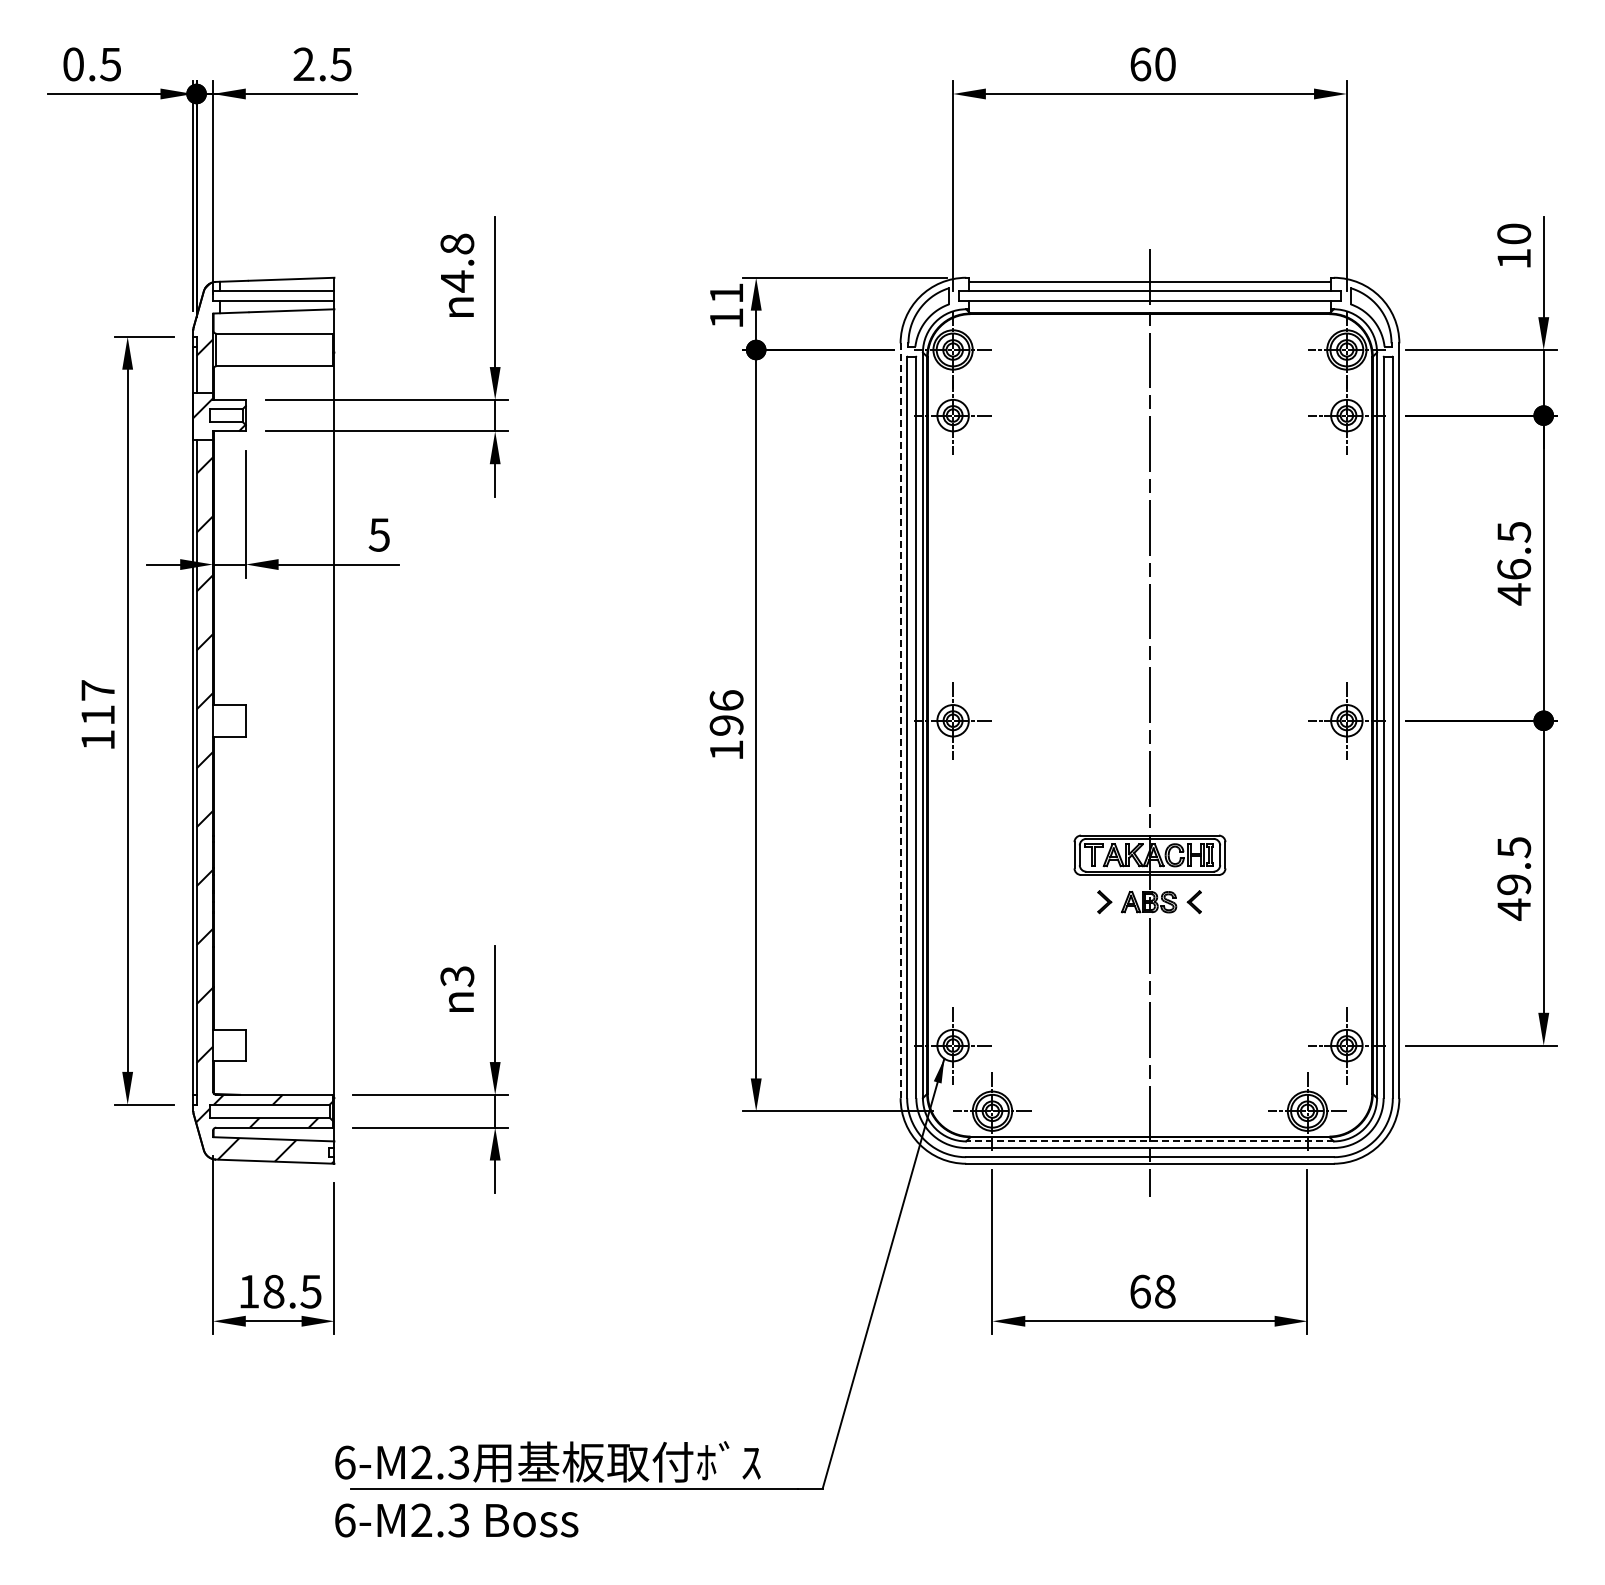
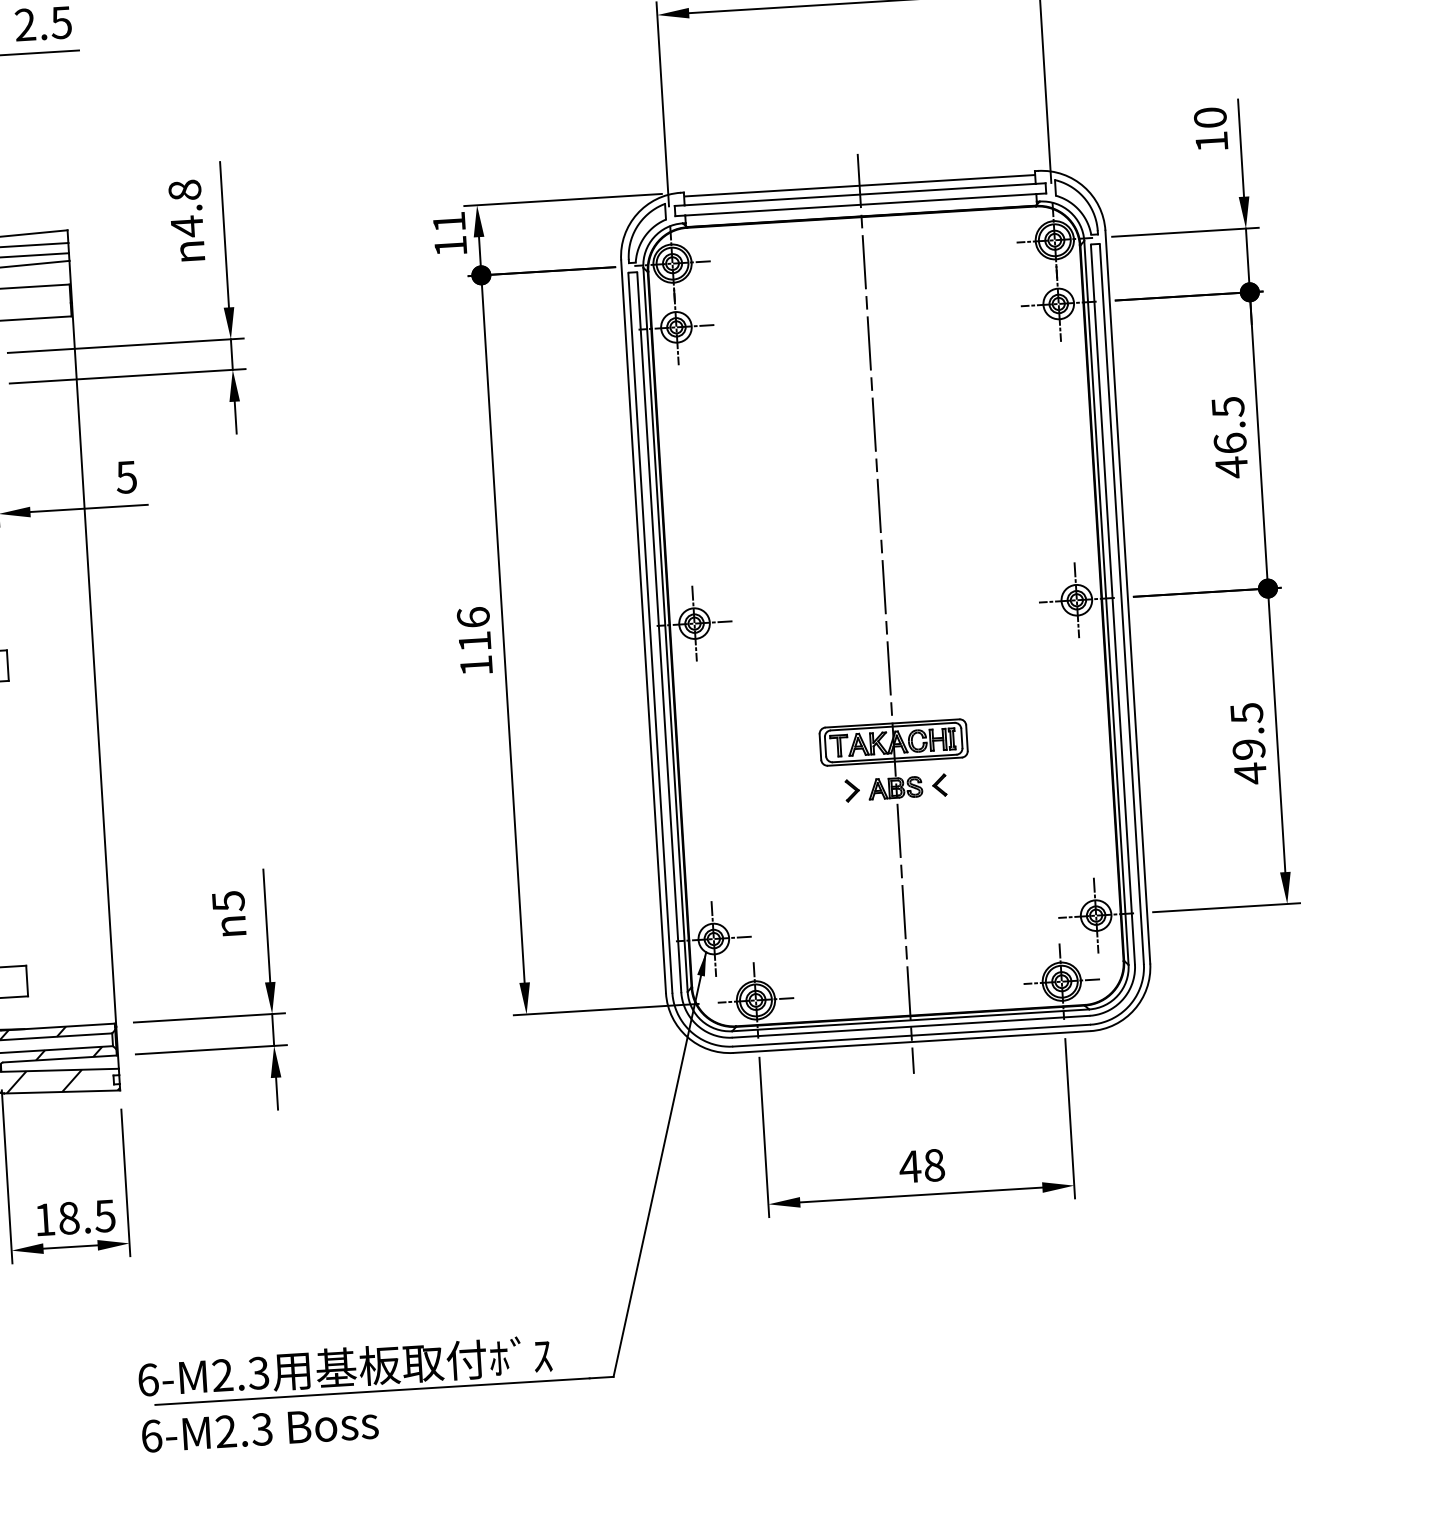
line: (900, 721) -> (643, 627), dashed -> solid
text: (726, 725) -> (474, 641), 196 -> 116
text: (456, 976) -> (227, 901), 3 -> 5
line: (1149, 1141) -> (910, 1020), dashed -> solid
text: (1140, 1291) -> (910, 1166), 68 -> 48

